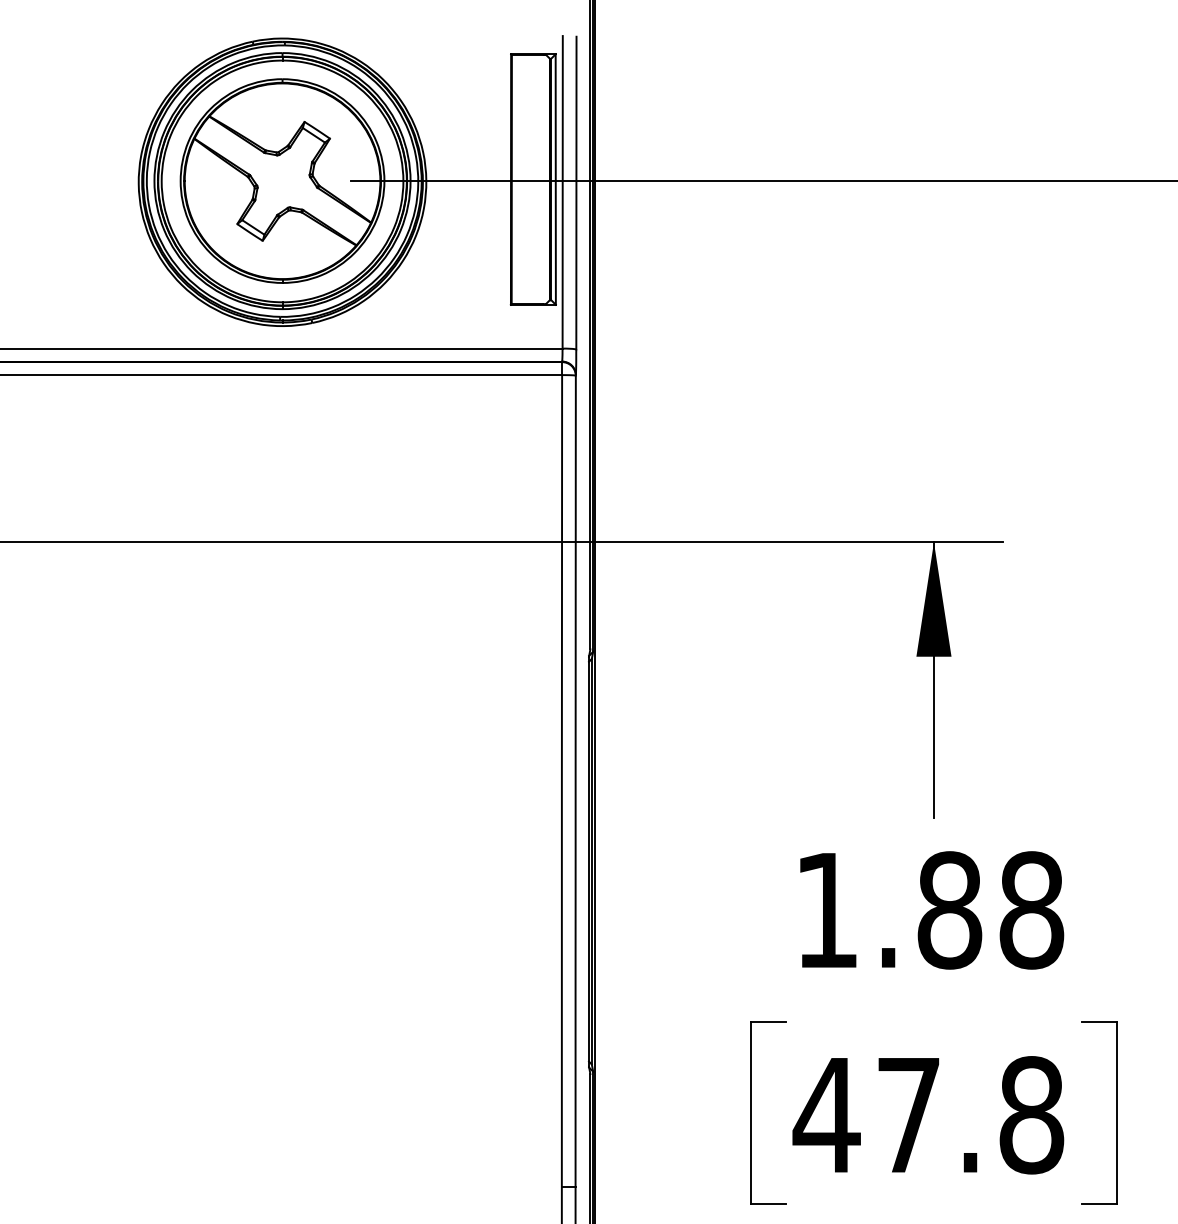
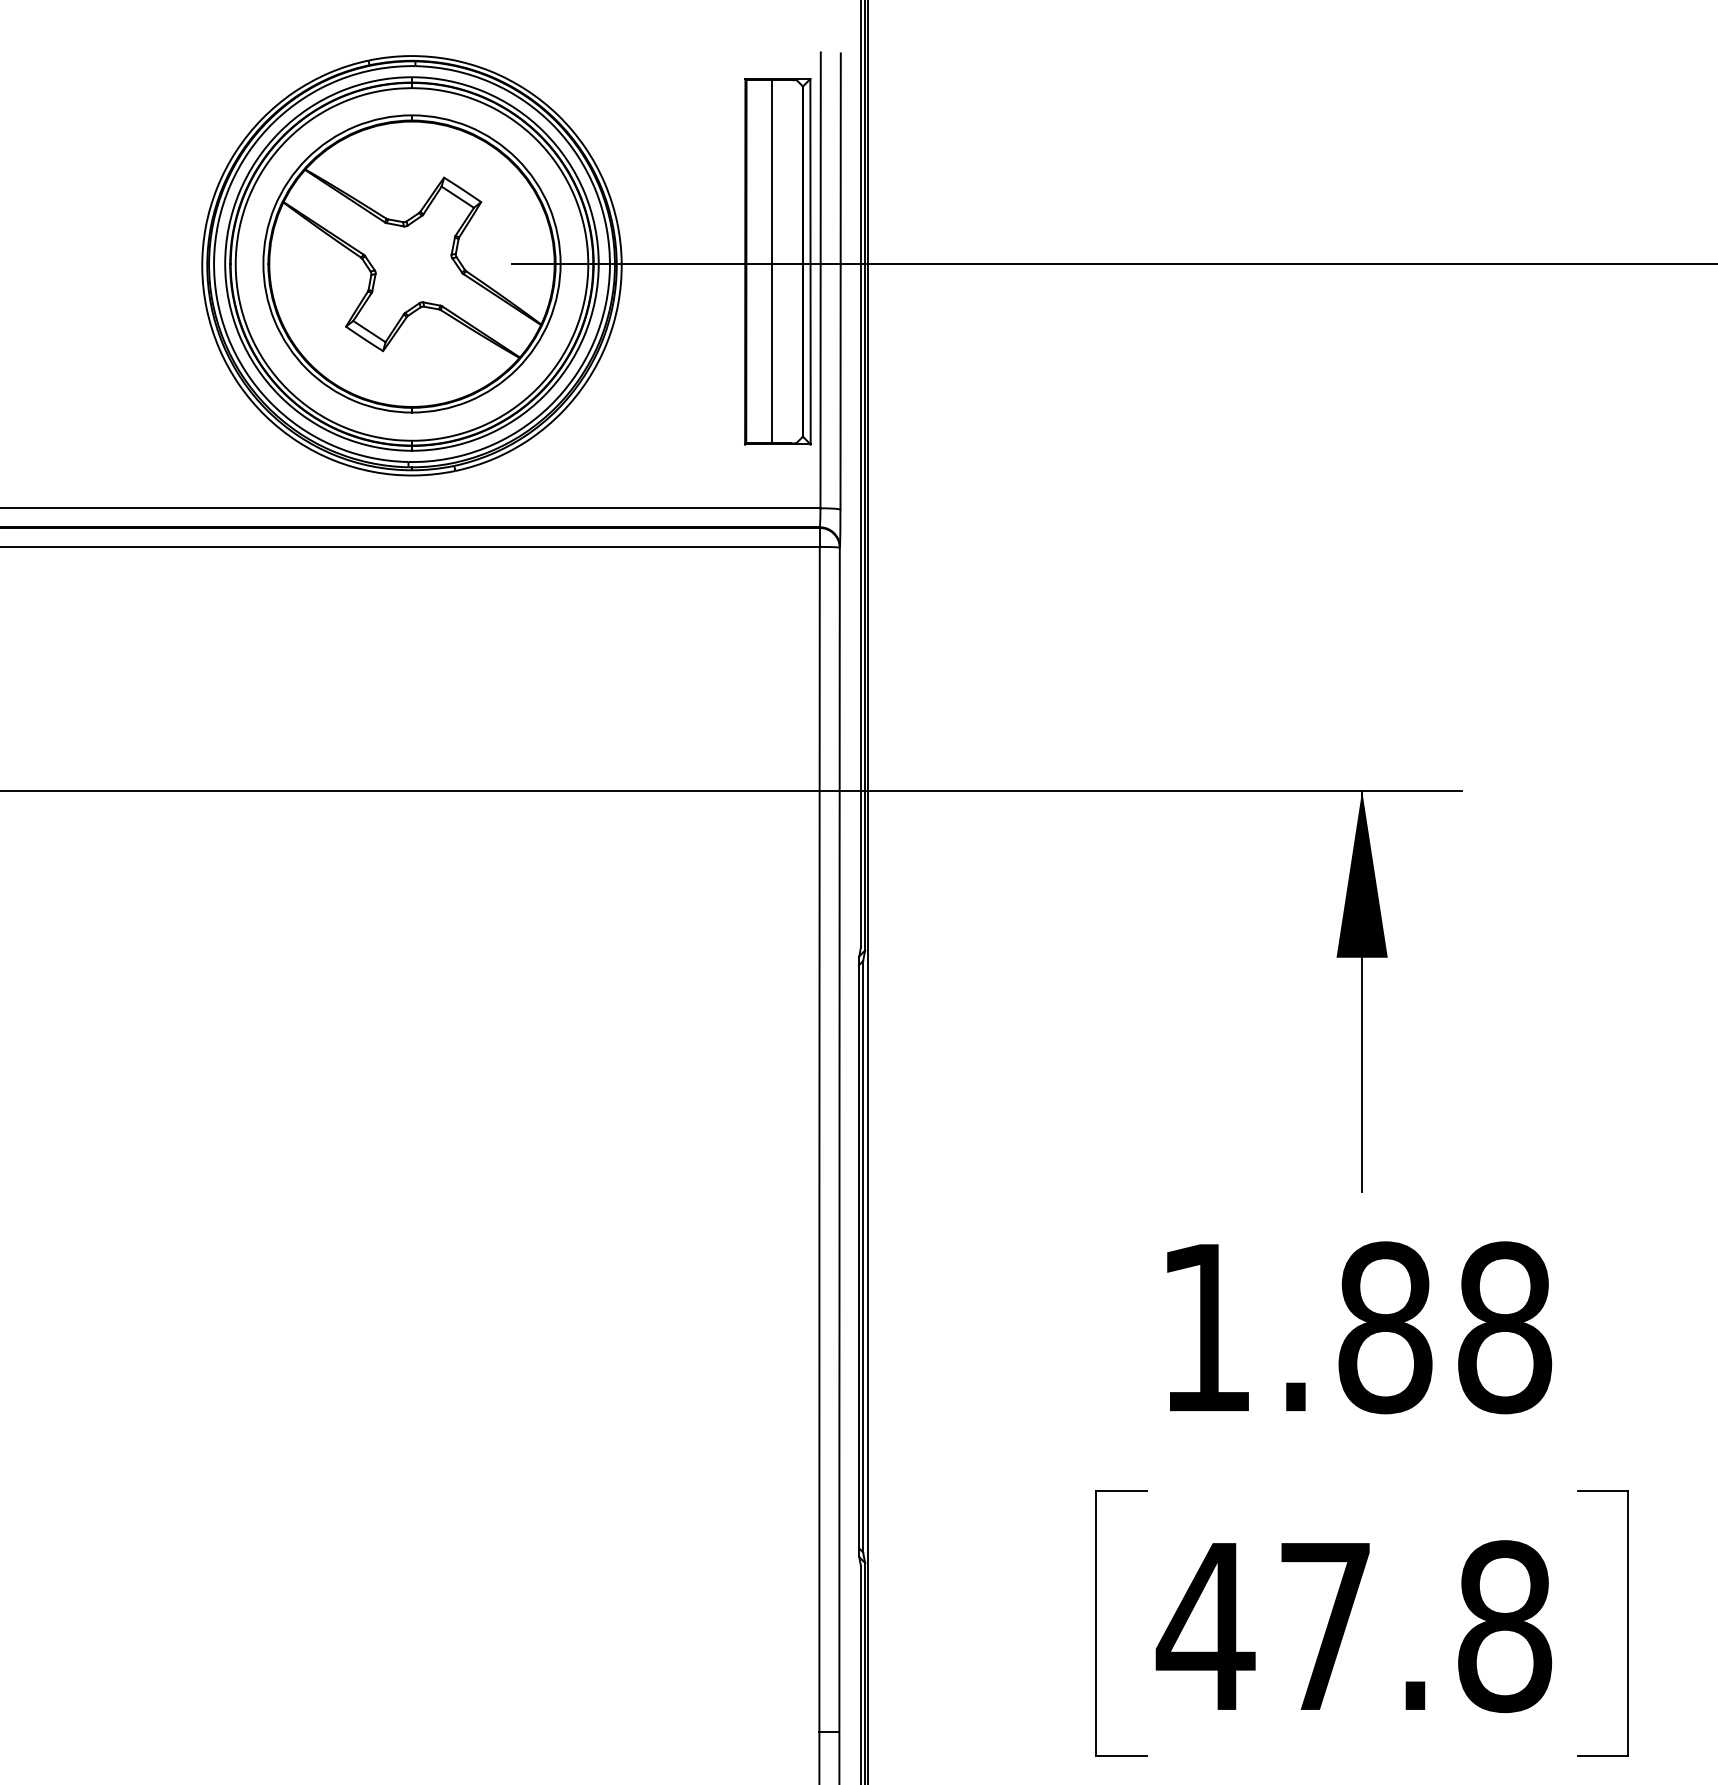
line: (529, 179) -> (772, 261), added

